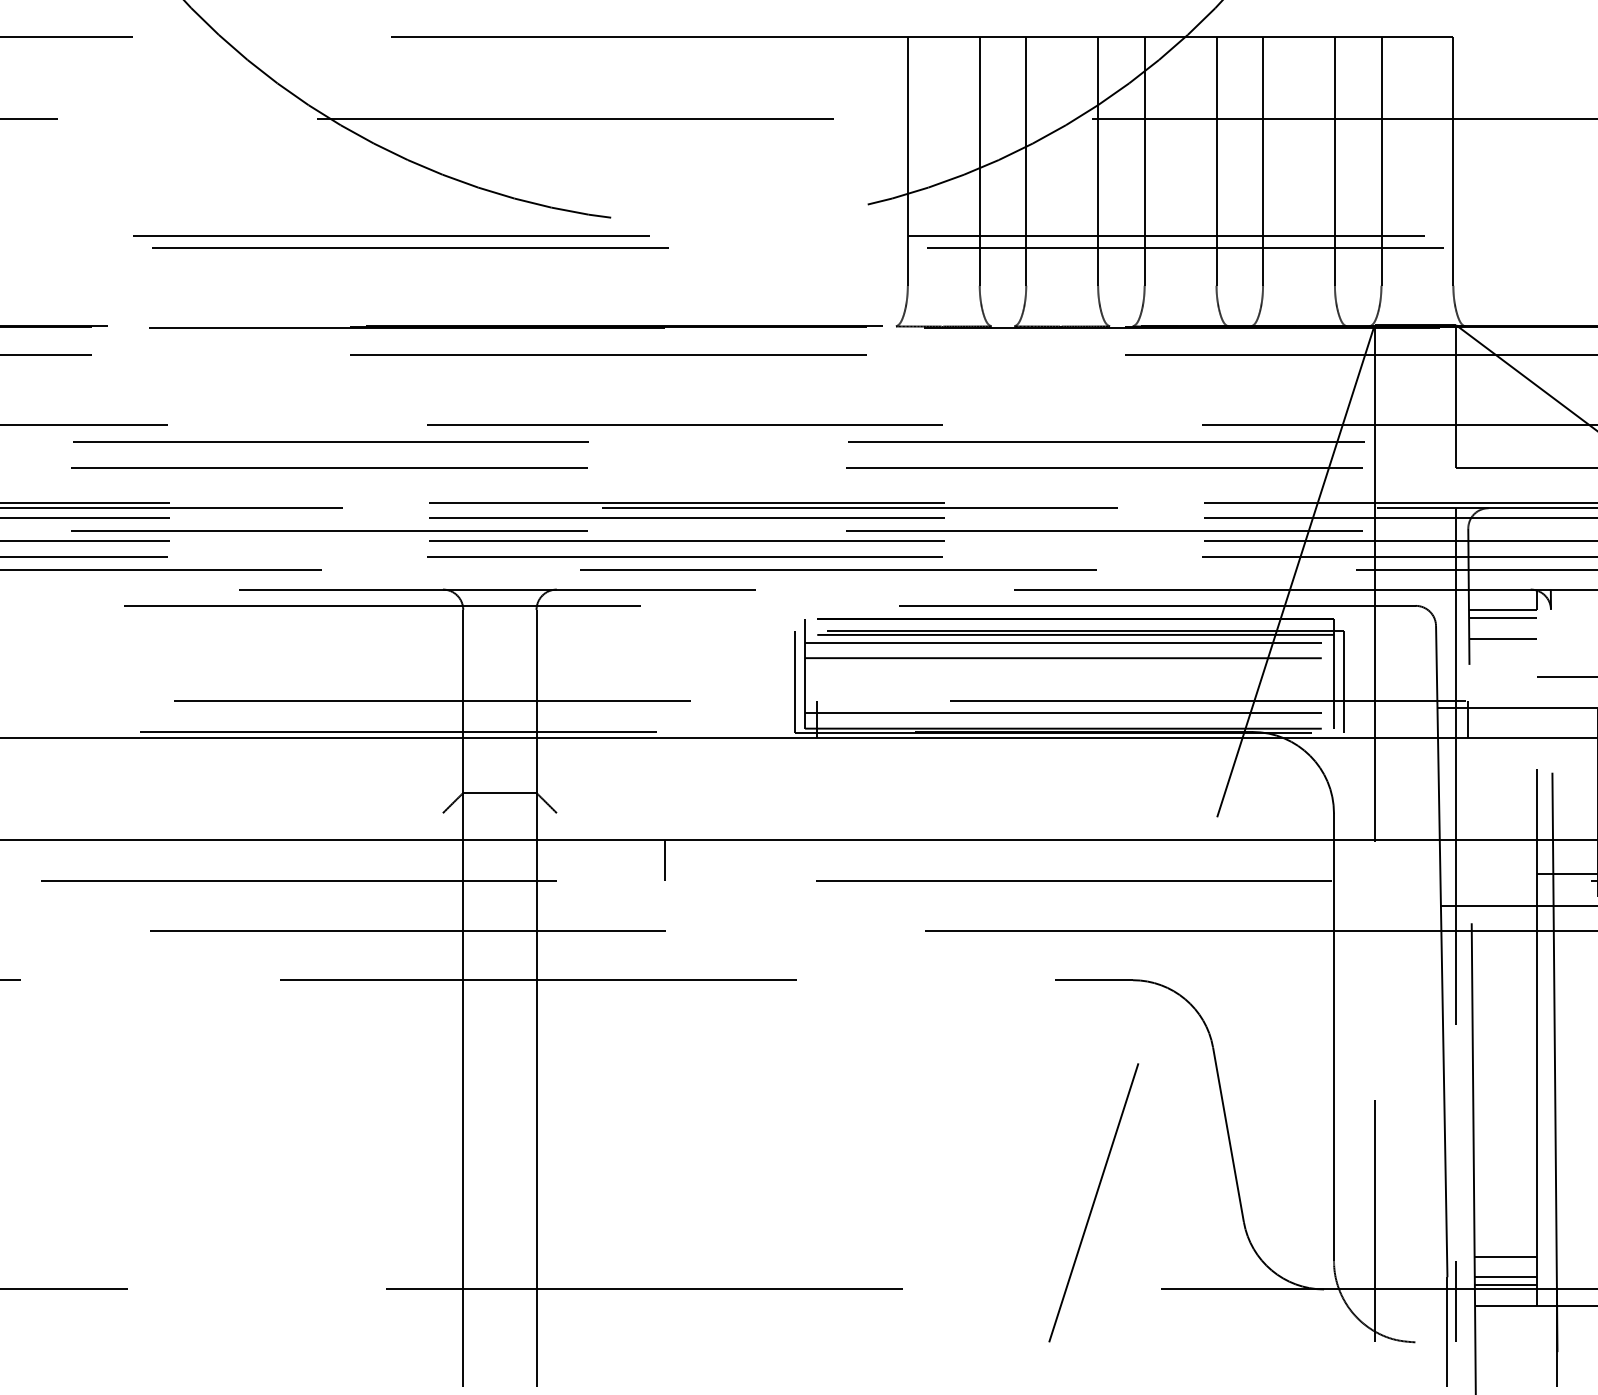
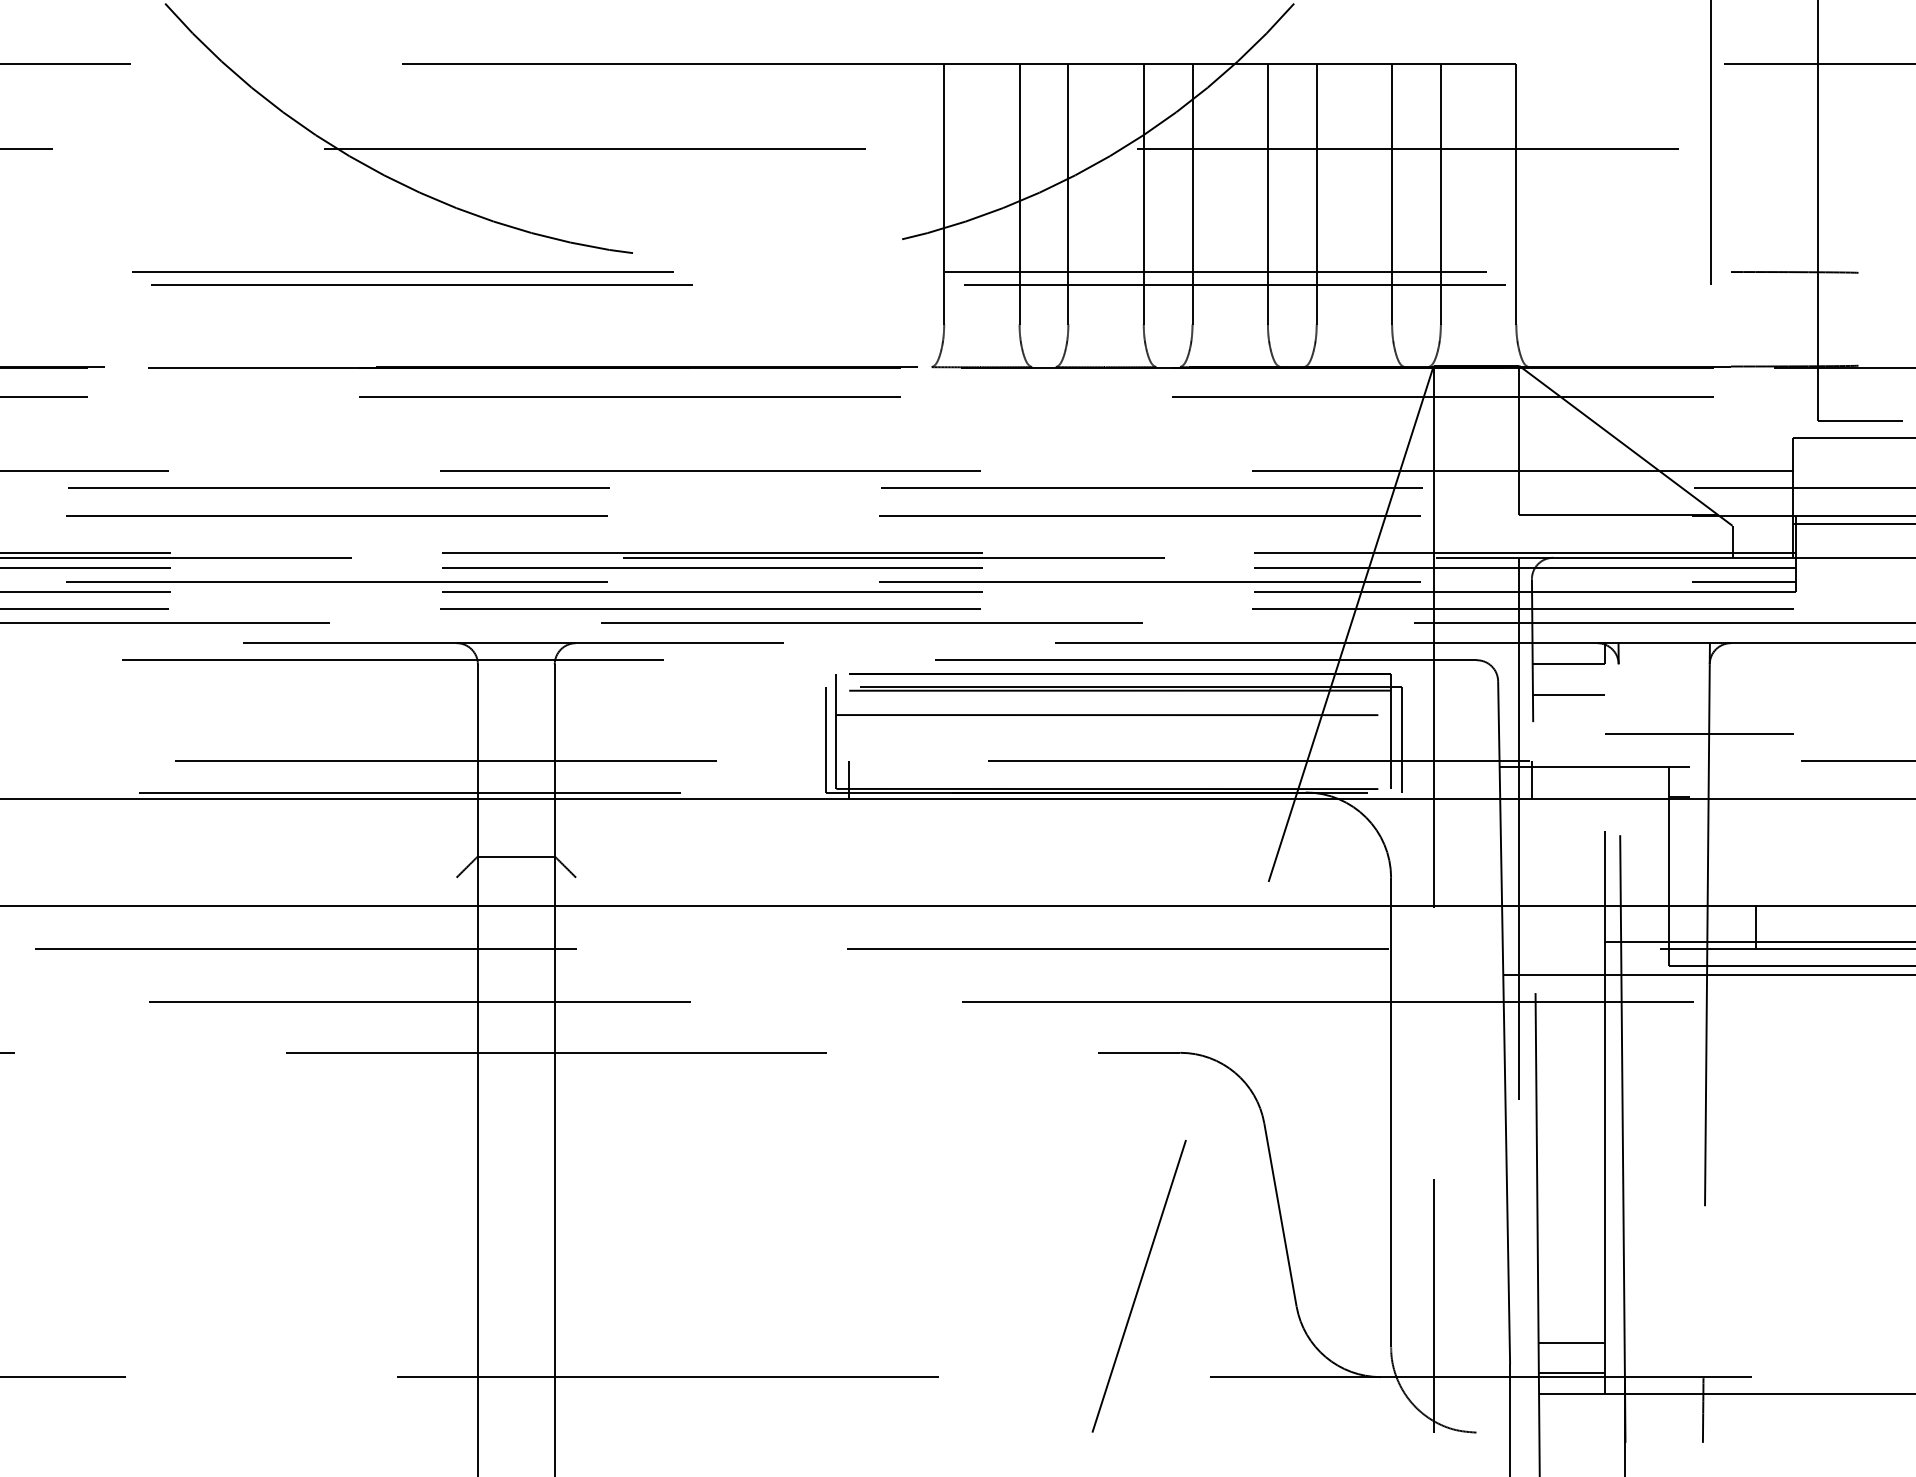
line: (1503, 618) -> (1568, 673), removed
line: (1069, 642) -> (1113, 698), removed
line: (1069, 712) -> (1113, 772), removed
line: (665, 860) -> (689, 927), removed
line: (1505, 1276) -> (1571, 1363), removed
line: (1456, 1301) -> (1519, 1389), removed

